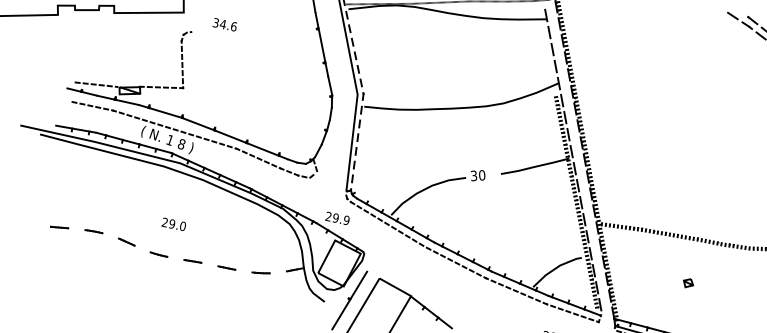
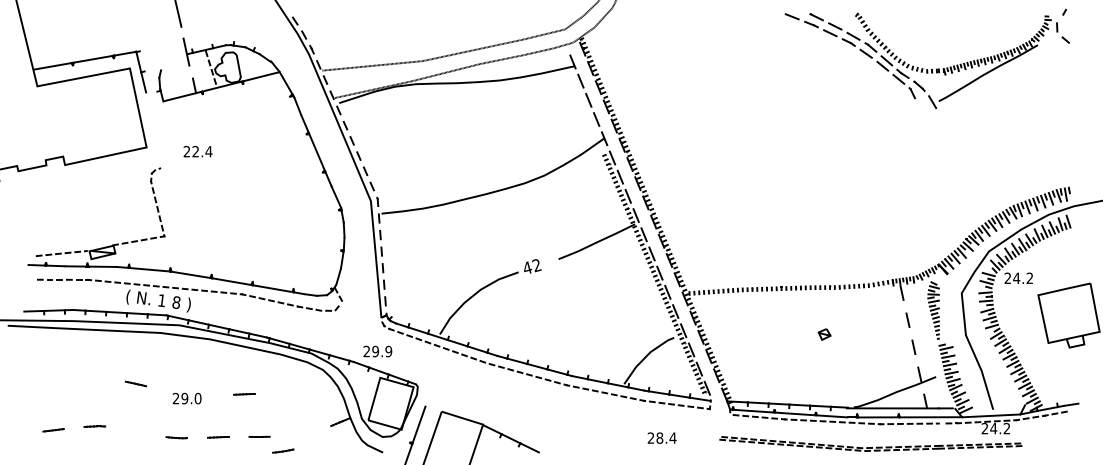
text: (224, 24) -> (197, 151), 34.6 -> 22.4
text: (477, 175) -> (531, 266), 30 -> 42
line: (221, 230) -> (244, 394), added
line: (127, 241) -> (136, 383), moved
line: (261, 272) -> (283, 450), moved
part: (688, 283) -> (824, 334), moved

